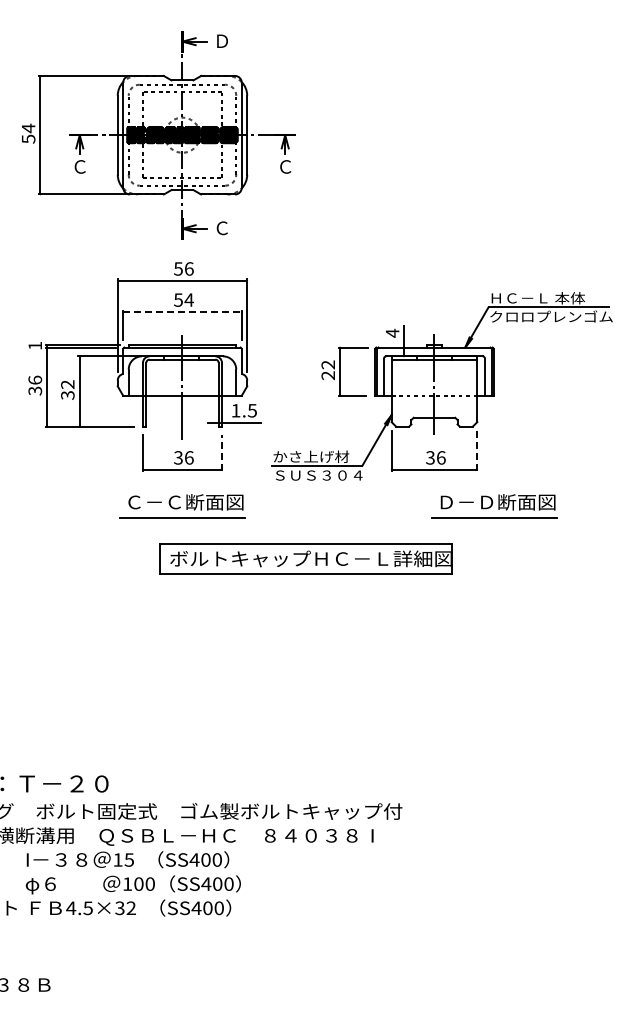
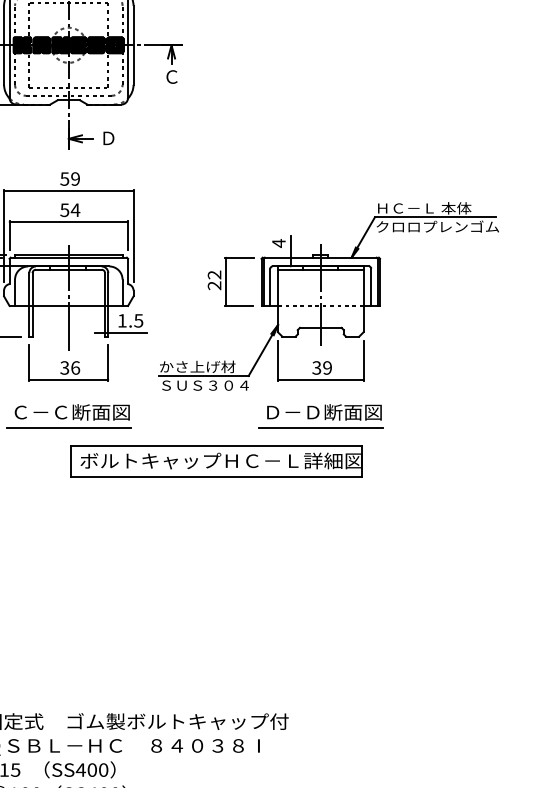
text: (221, 228) -> (107, 138), Ｃ -> Ｄ
text: (188, 268) -> (74, 178), 56 -> 59
line: (182, 311) -> (68, 221), dashed -> solid
line: (477, 450) -> (363, 360), dashed -> solid
line: (221, 453) -> (107, 363), dashed -> solid
text: (440, 457) -> (326, 367), 36 -> 39
part: (494, 506) -> (320, 416), moved
part: (305, 558) -> (215, 460), moved

